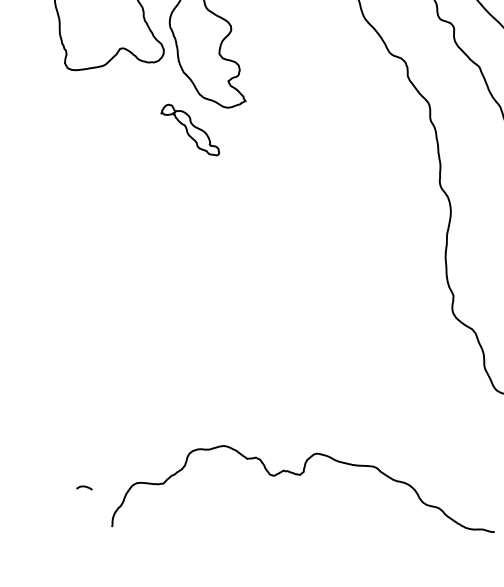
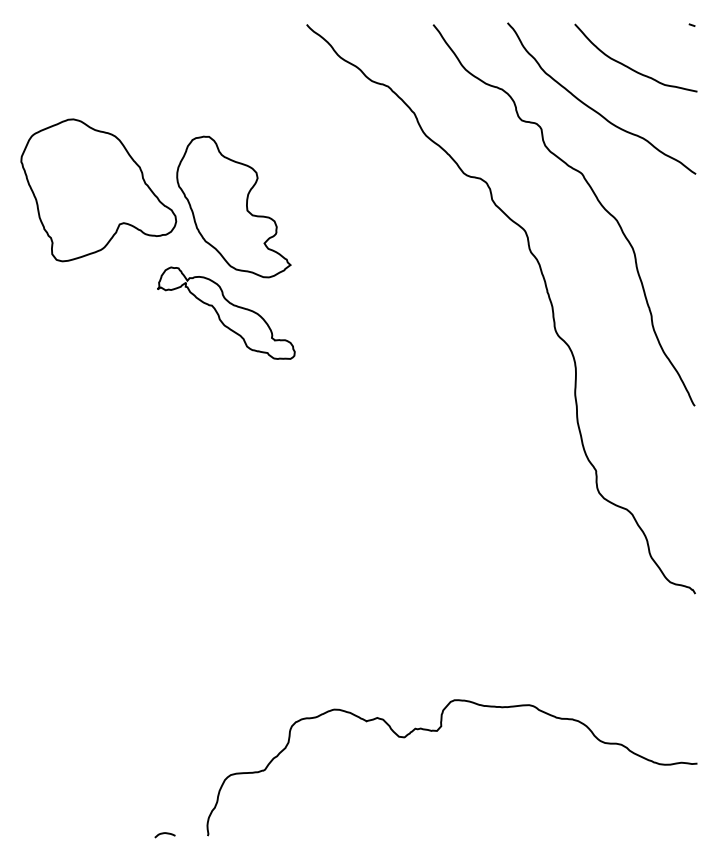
part: (190, 129) -> (226, 312), size x1.67
curve: (83, 487) -> (163, 834), moved

